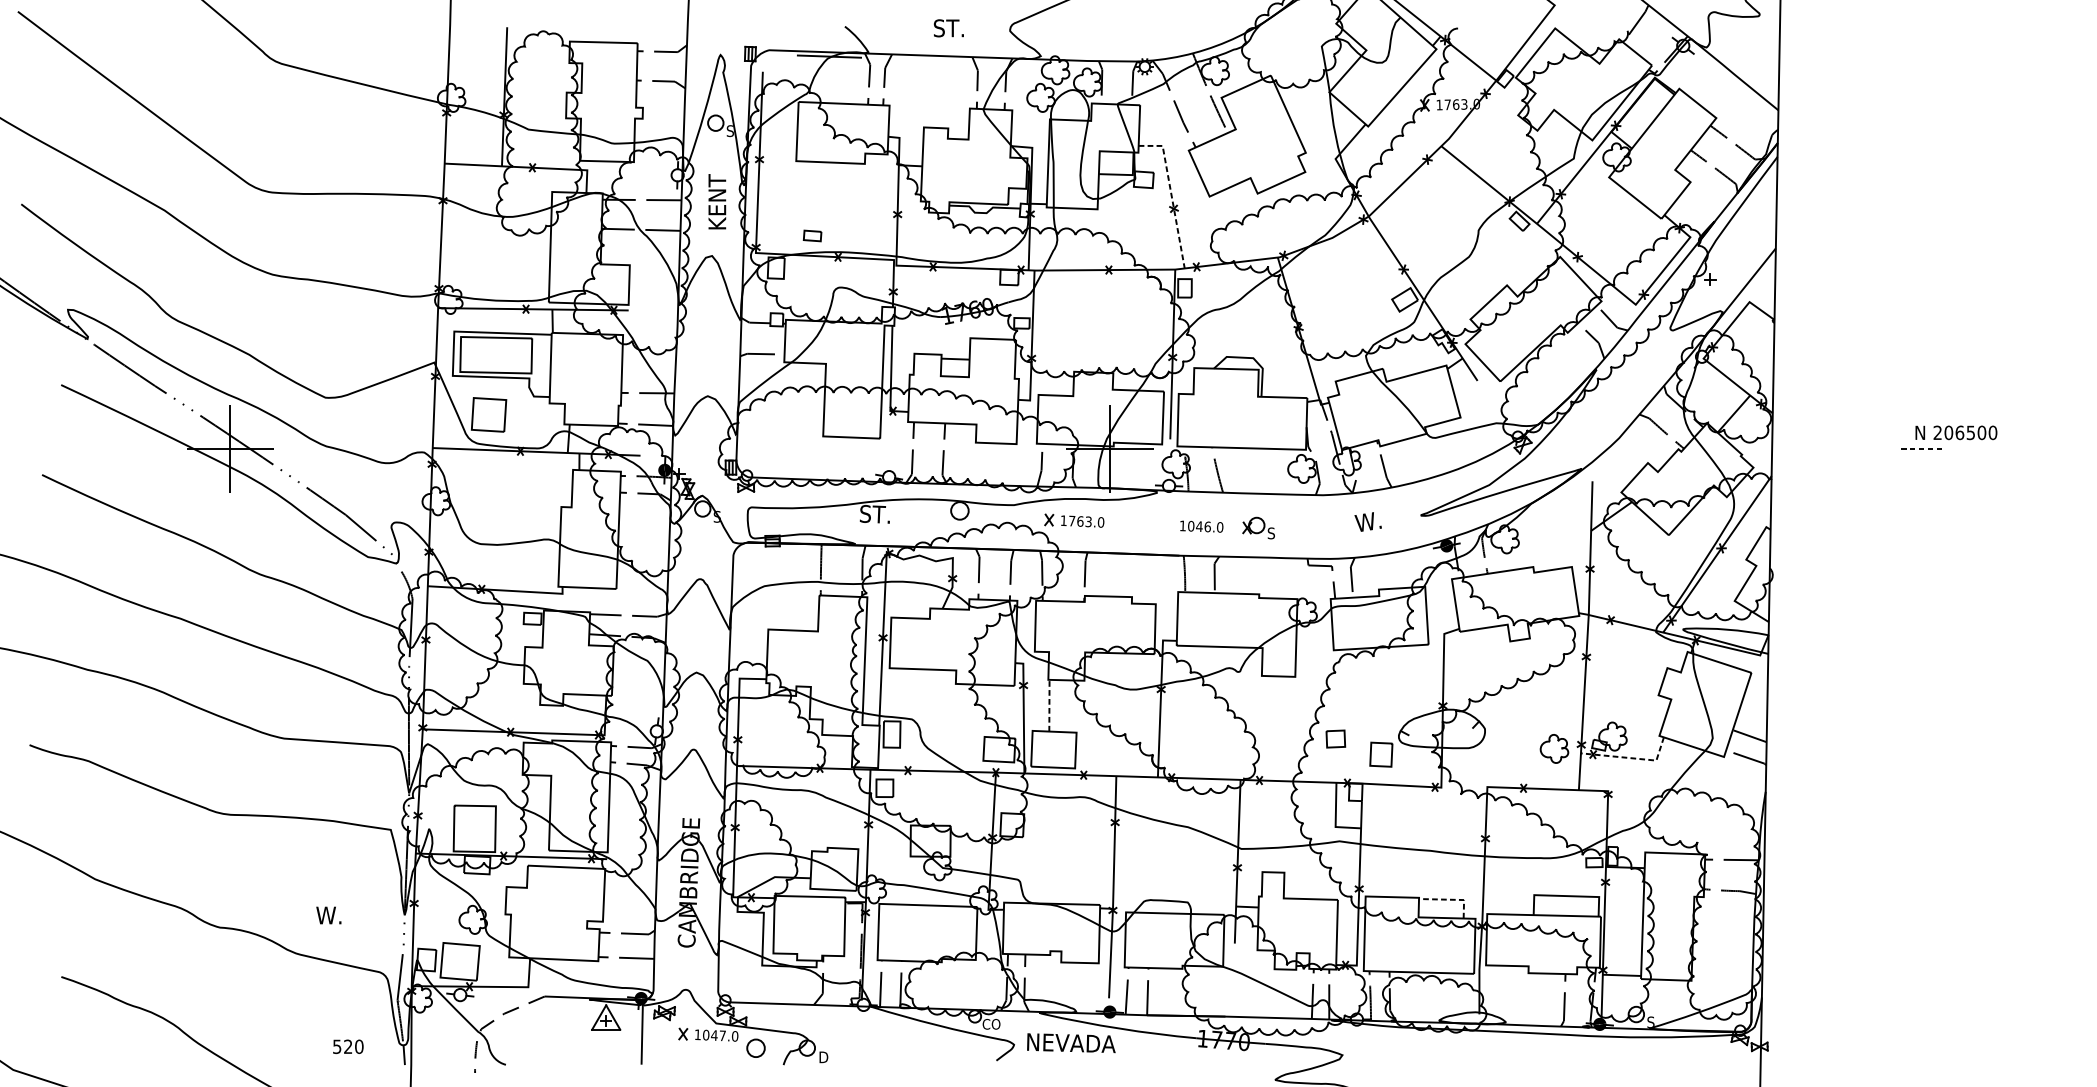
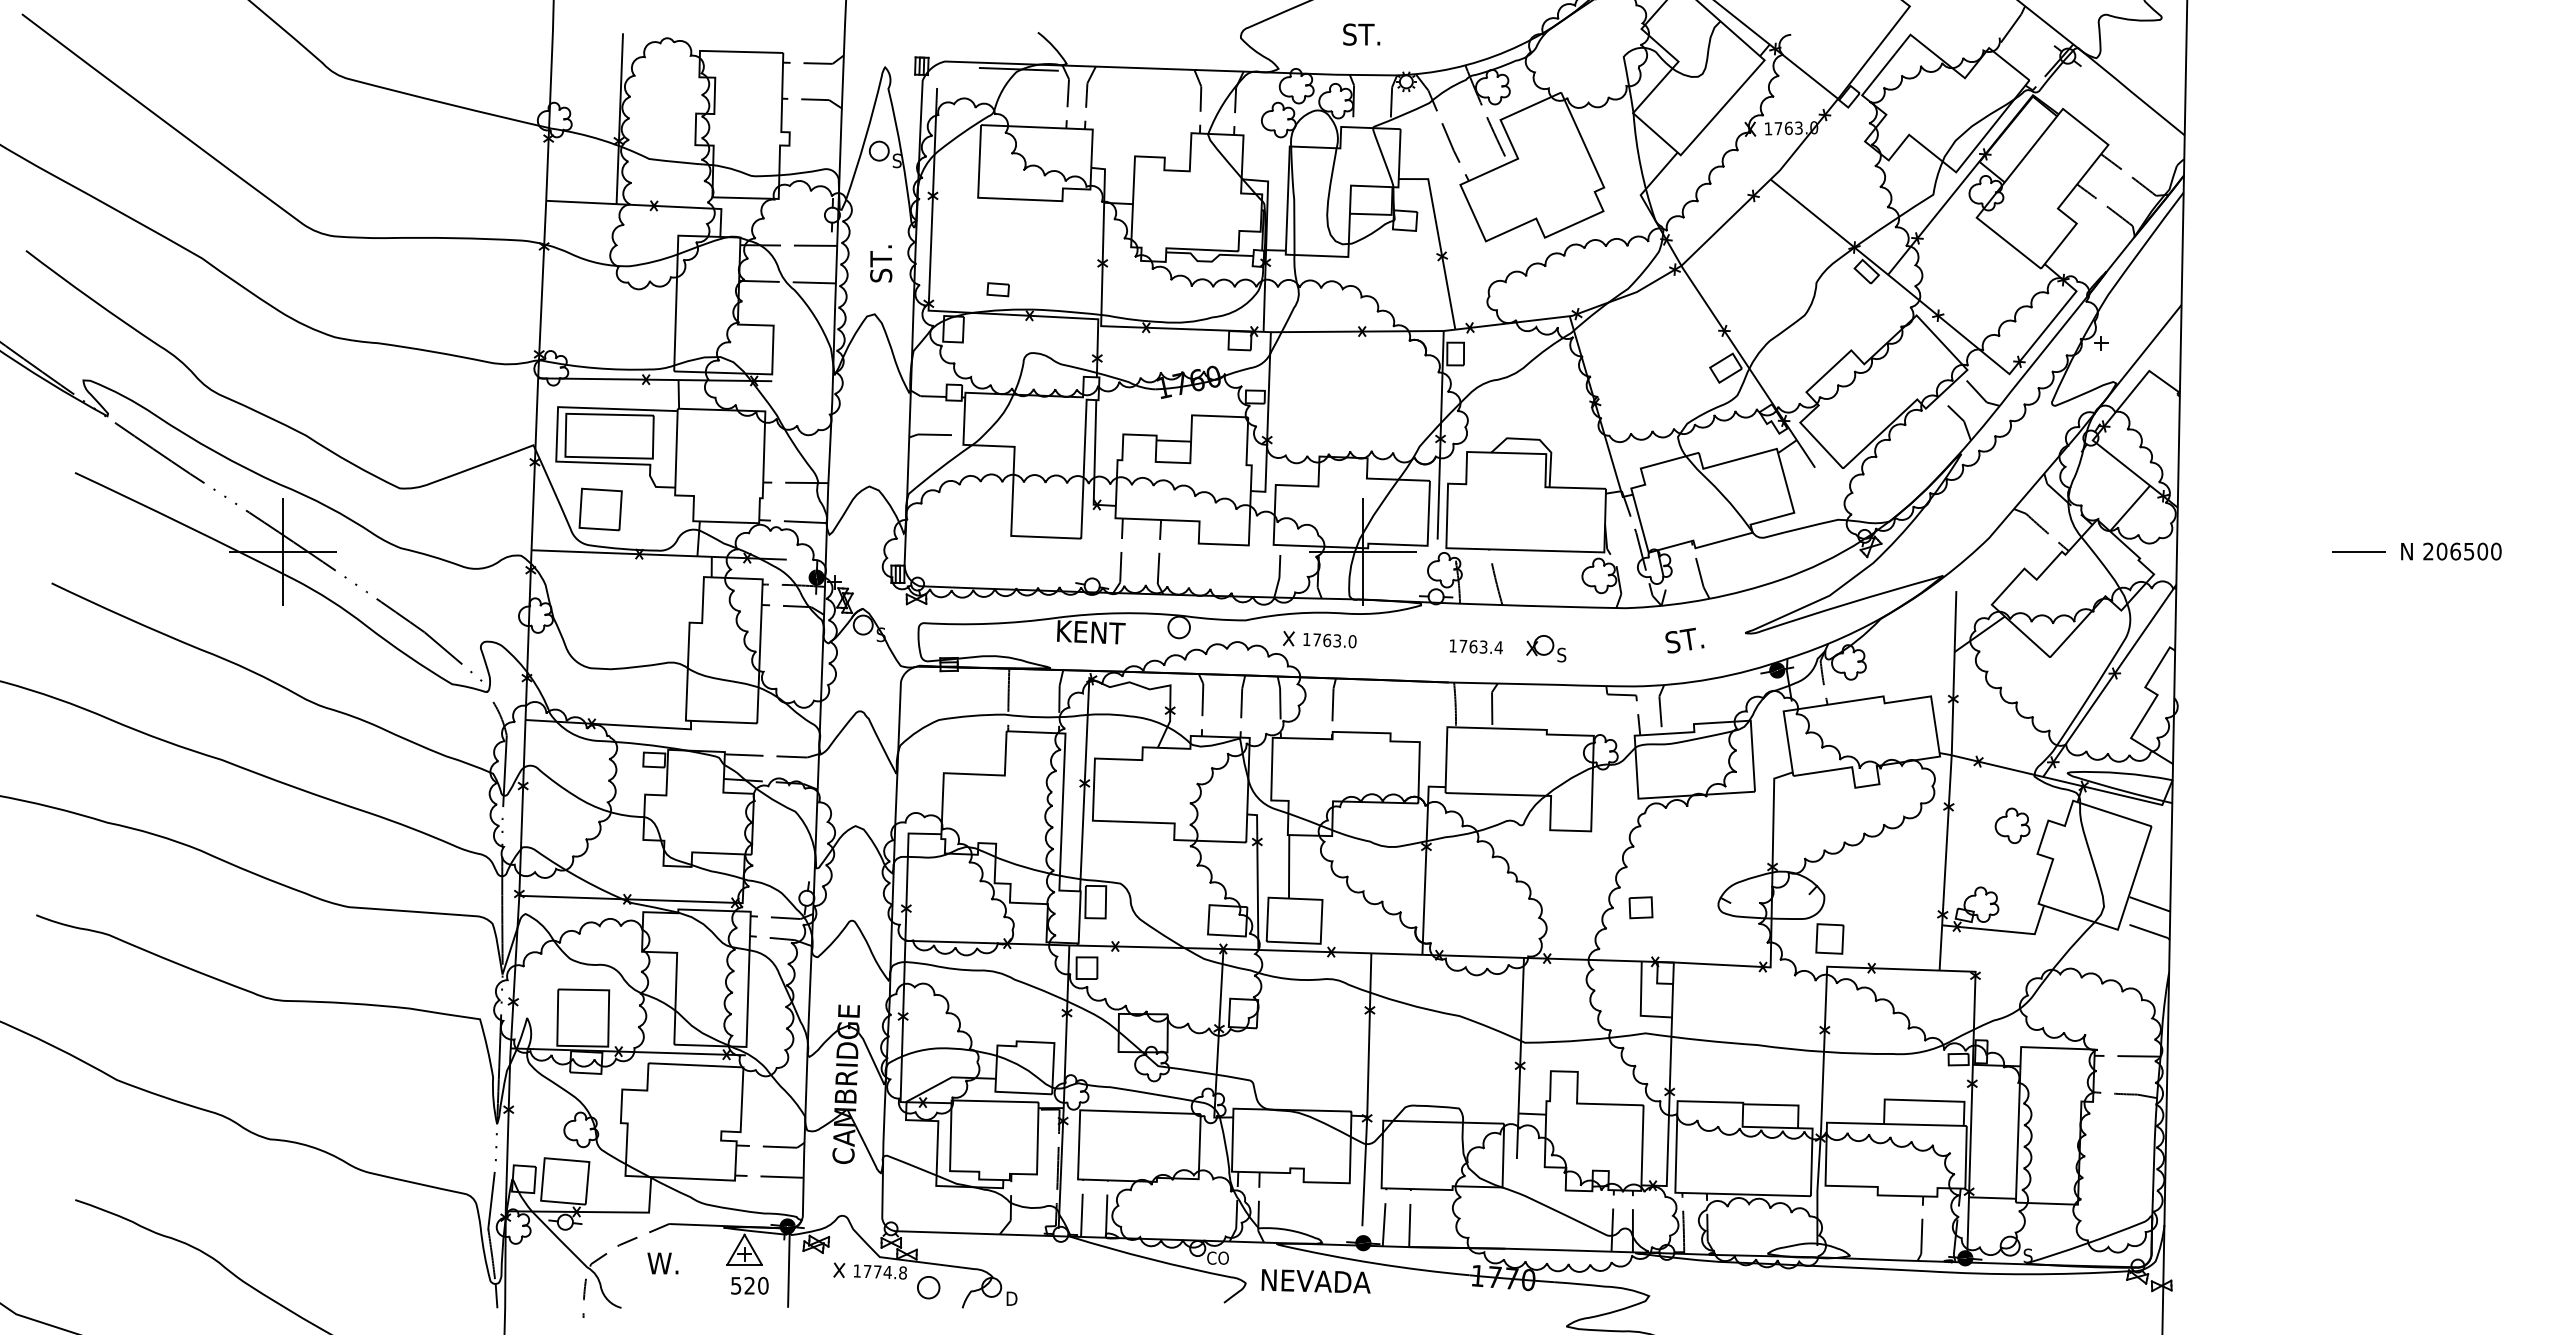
text: (948, 28) -> (1361, 34), moved
line: (1171, 195) -> (1439, 239), dashed -> solid
text: (717, 201) -> (881, 247), KENT -> ST.
text: (1956, 432) -> (2451, 551), moved
line: (1919, 449) -> (2358, 551), dashed -> solid
text: (887, 515) -> (1090, 632), ST. -> KENT
text: (1371, 521) -> (1684, 640), W. -> ST.
text: (1205, 526) -> (1480, 646), 1046.0 -> 1763.4
line: (1049, 705) -> (1289, 866), dashed -> solid
part: (1554, 748) -> (2012, 825), moved
part: (1381, 754) -> (1829, 938), moved
line: (1631, 758) -> (2004, 931), dashed -> solid
line: (1451, 900) -> (1782, 1105), dashed -> solid
text: (328, 915) -> (662, 1263), moved
text: (720, 1035) -> (885, 1271), 1047.0 -> 1774.8
text: (348, 1046) -> (749, 1285), moved

